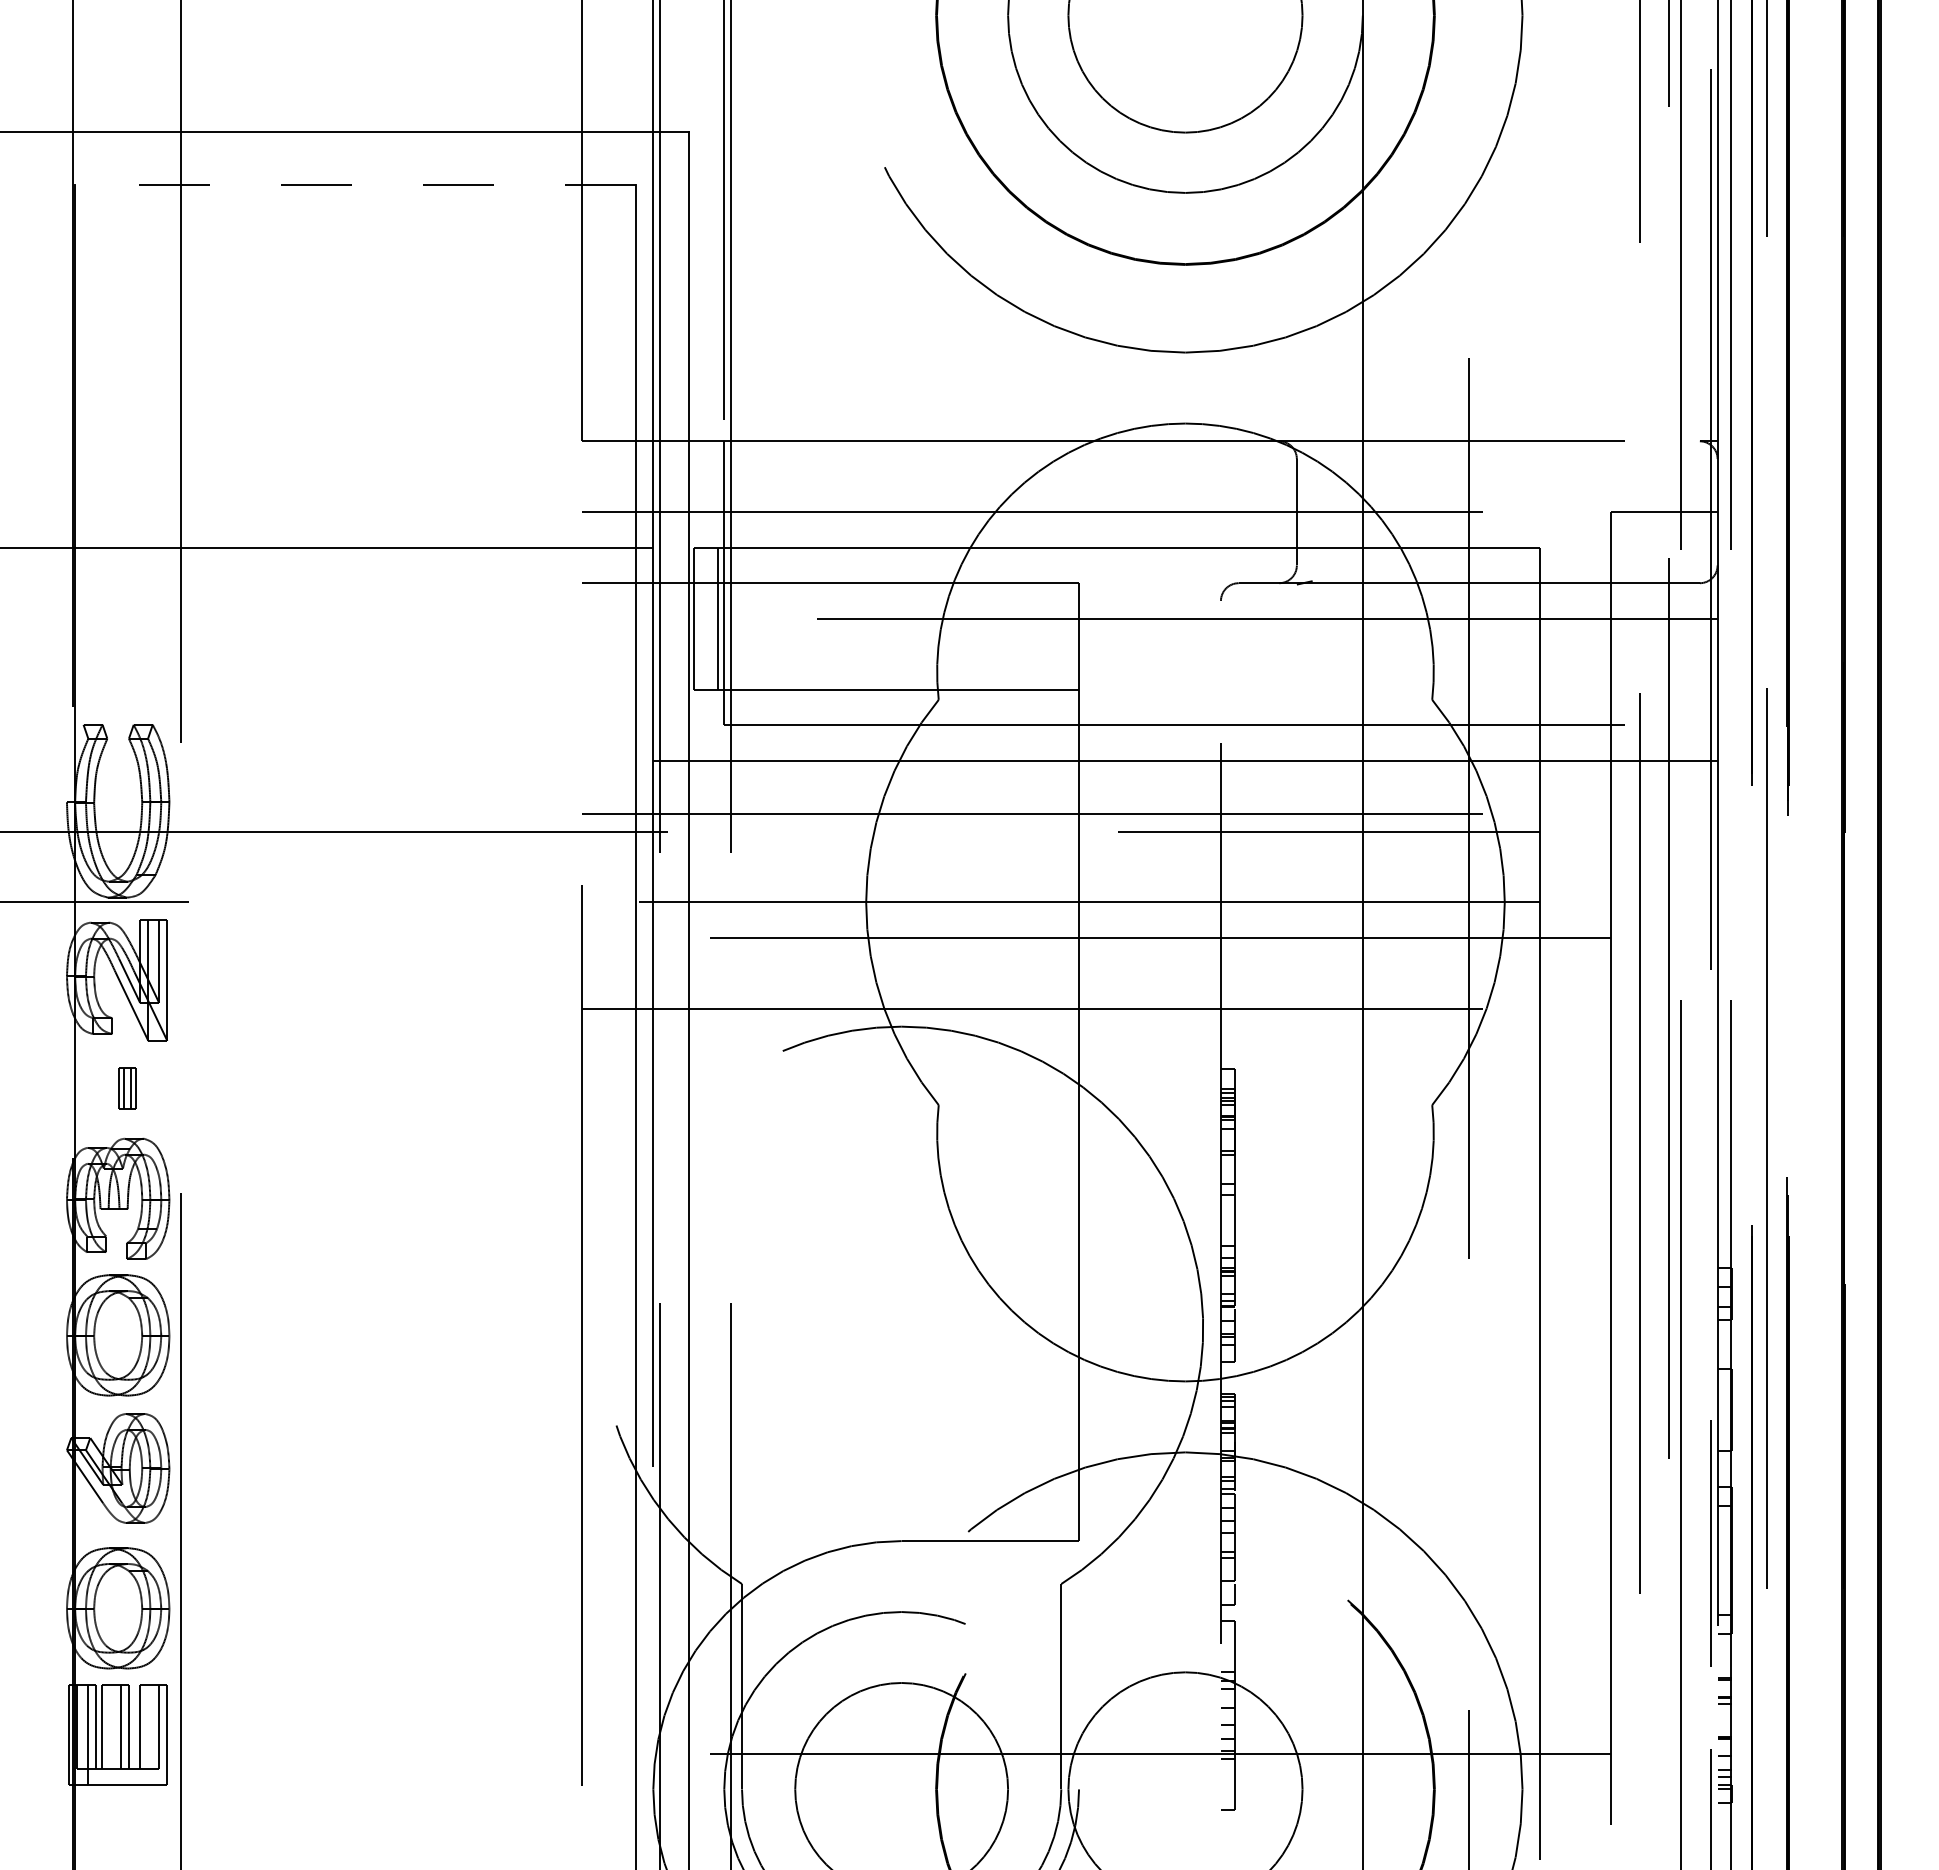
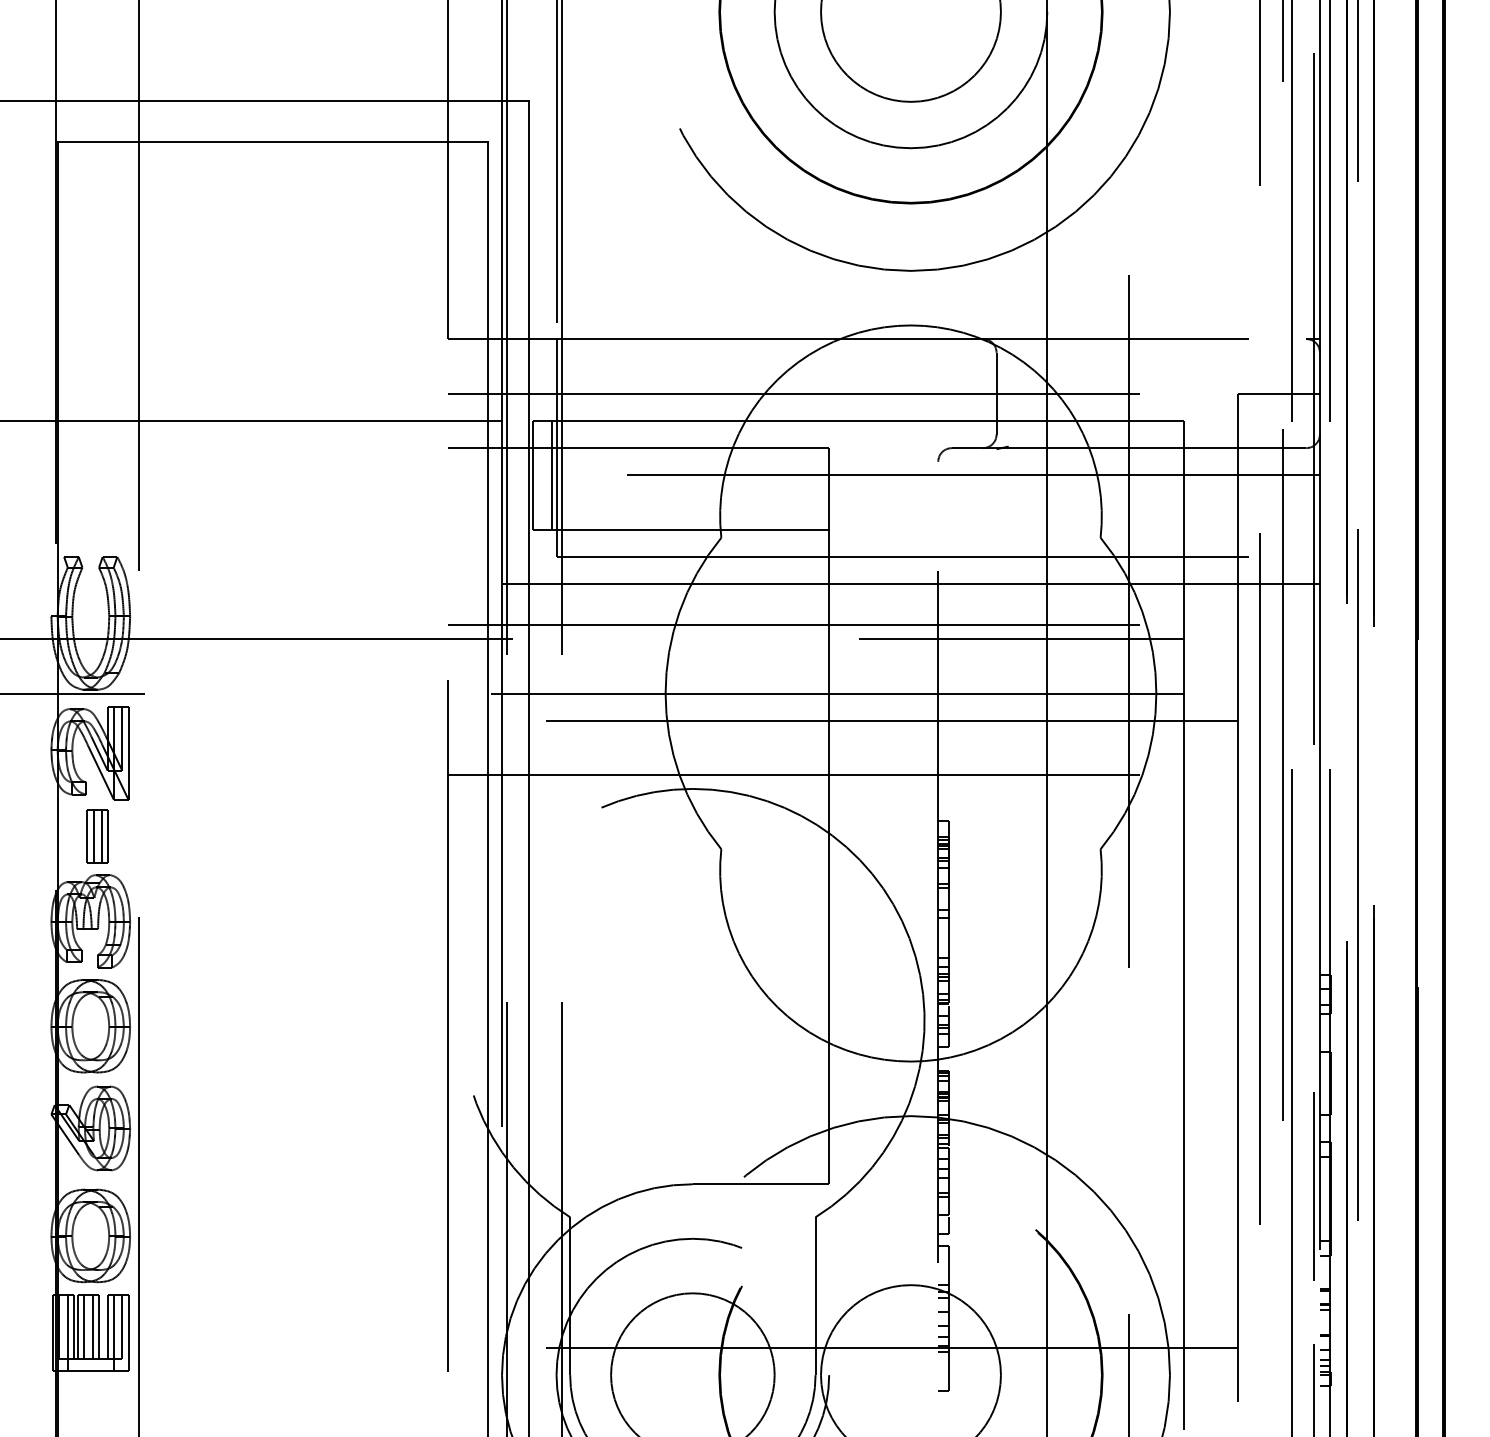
line: (354, 184) -> (272, 141), dashed -> solid
part: (127, 1088) -> (97, 836), size x1.67
line: (109, 1726) -> (84, 1326), added
line: (148, 1734) -> (114, 1332), added

